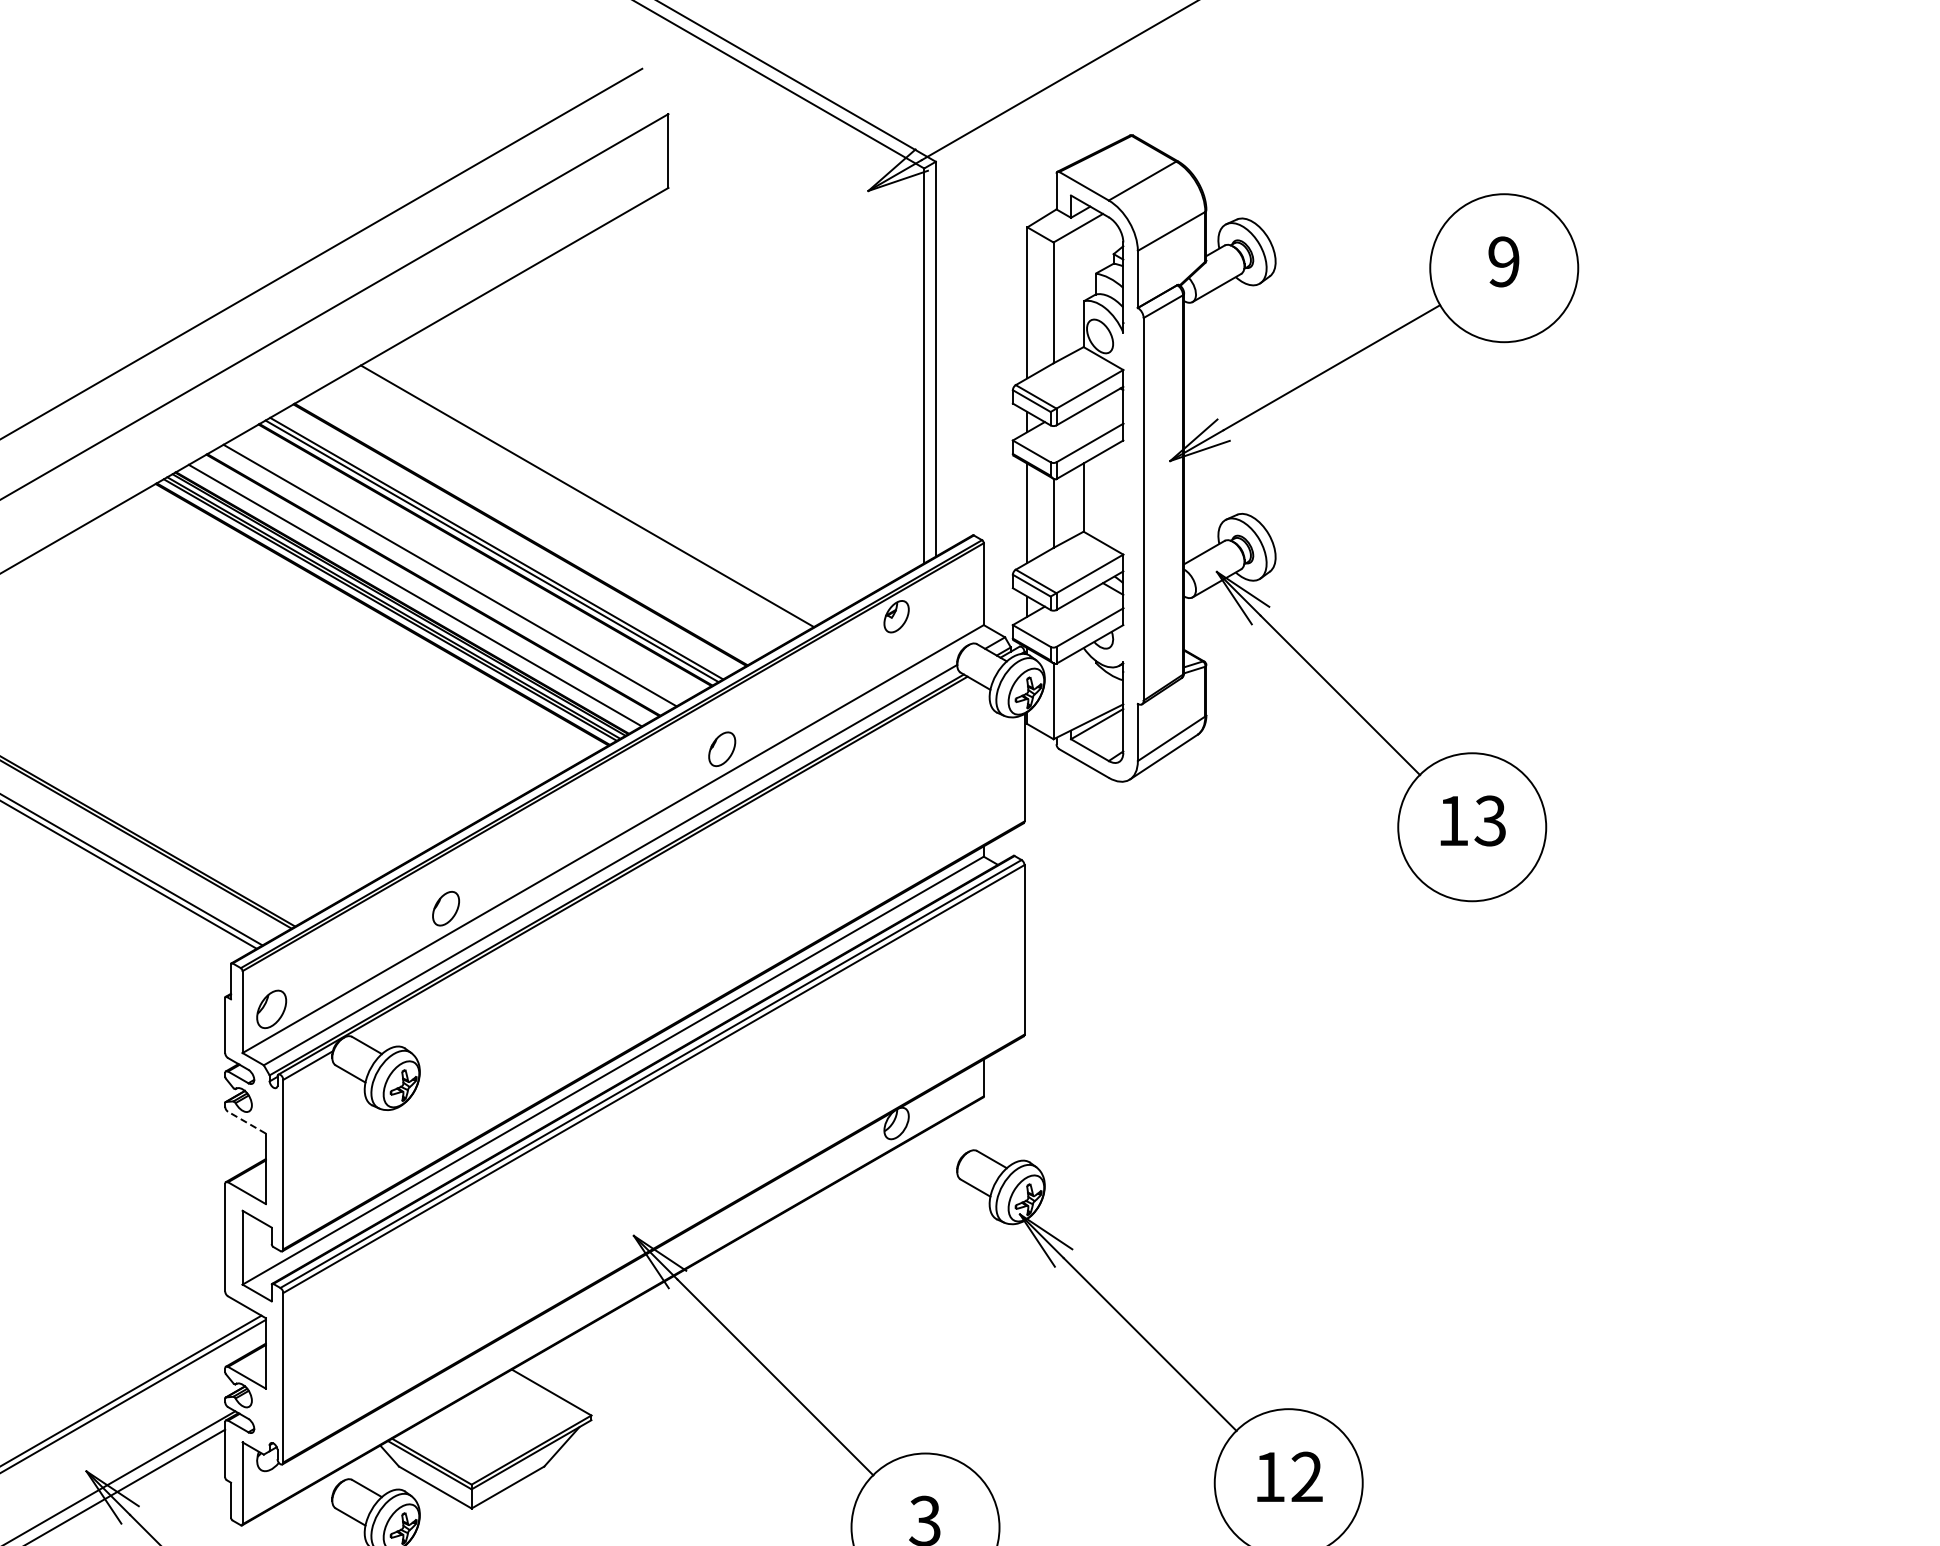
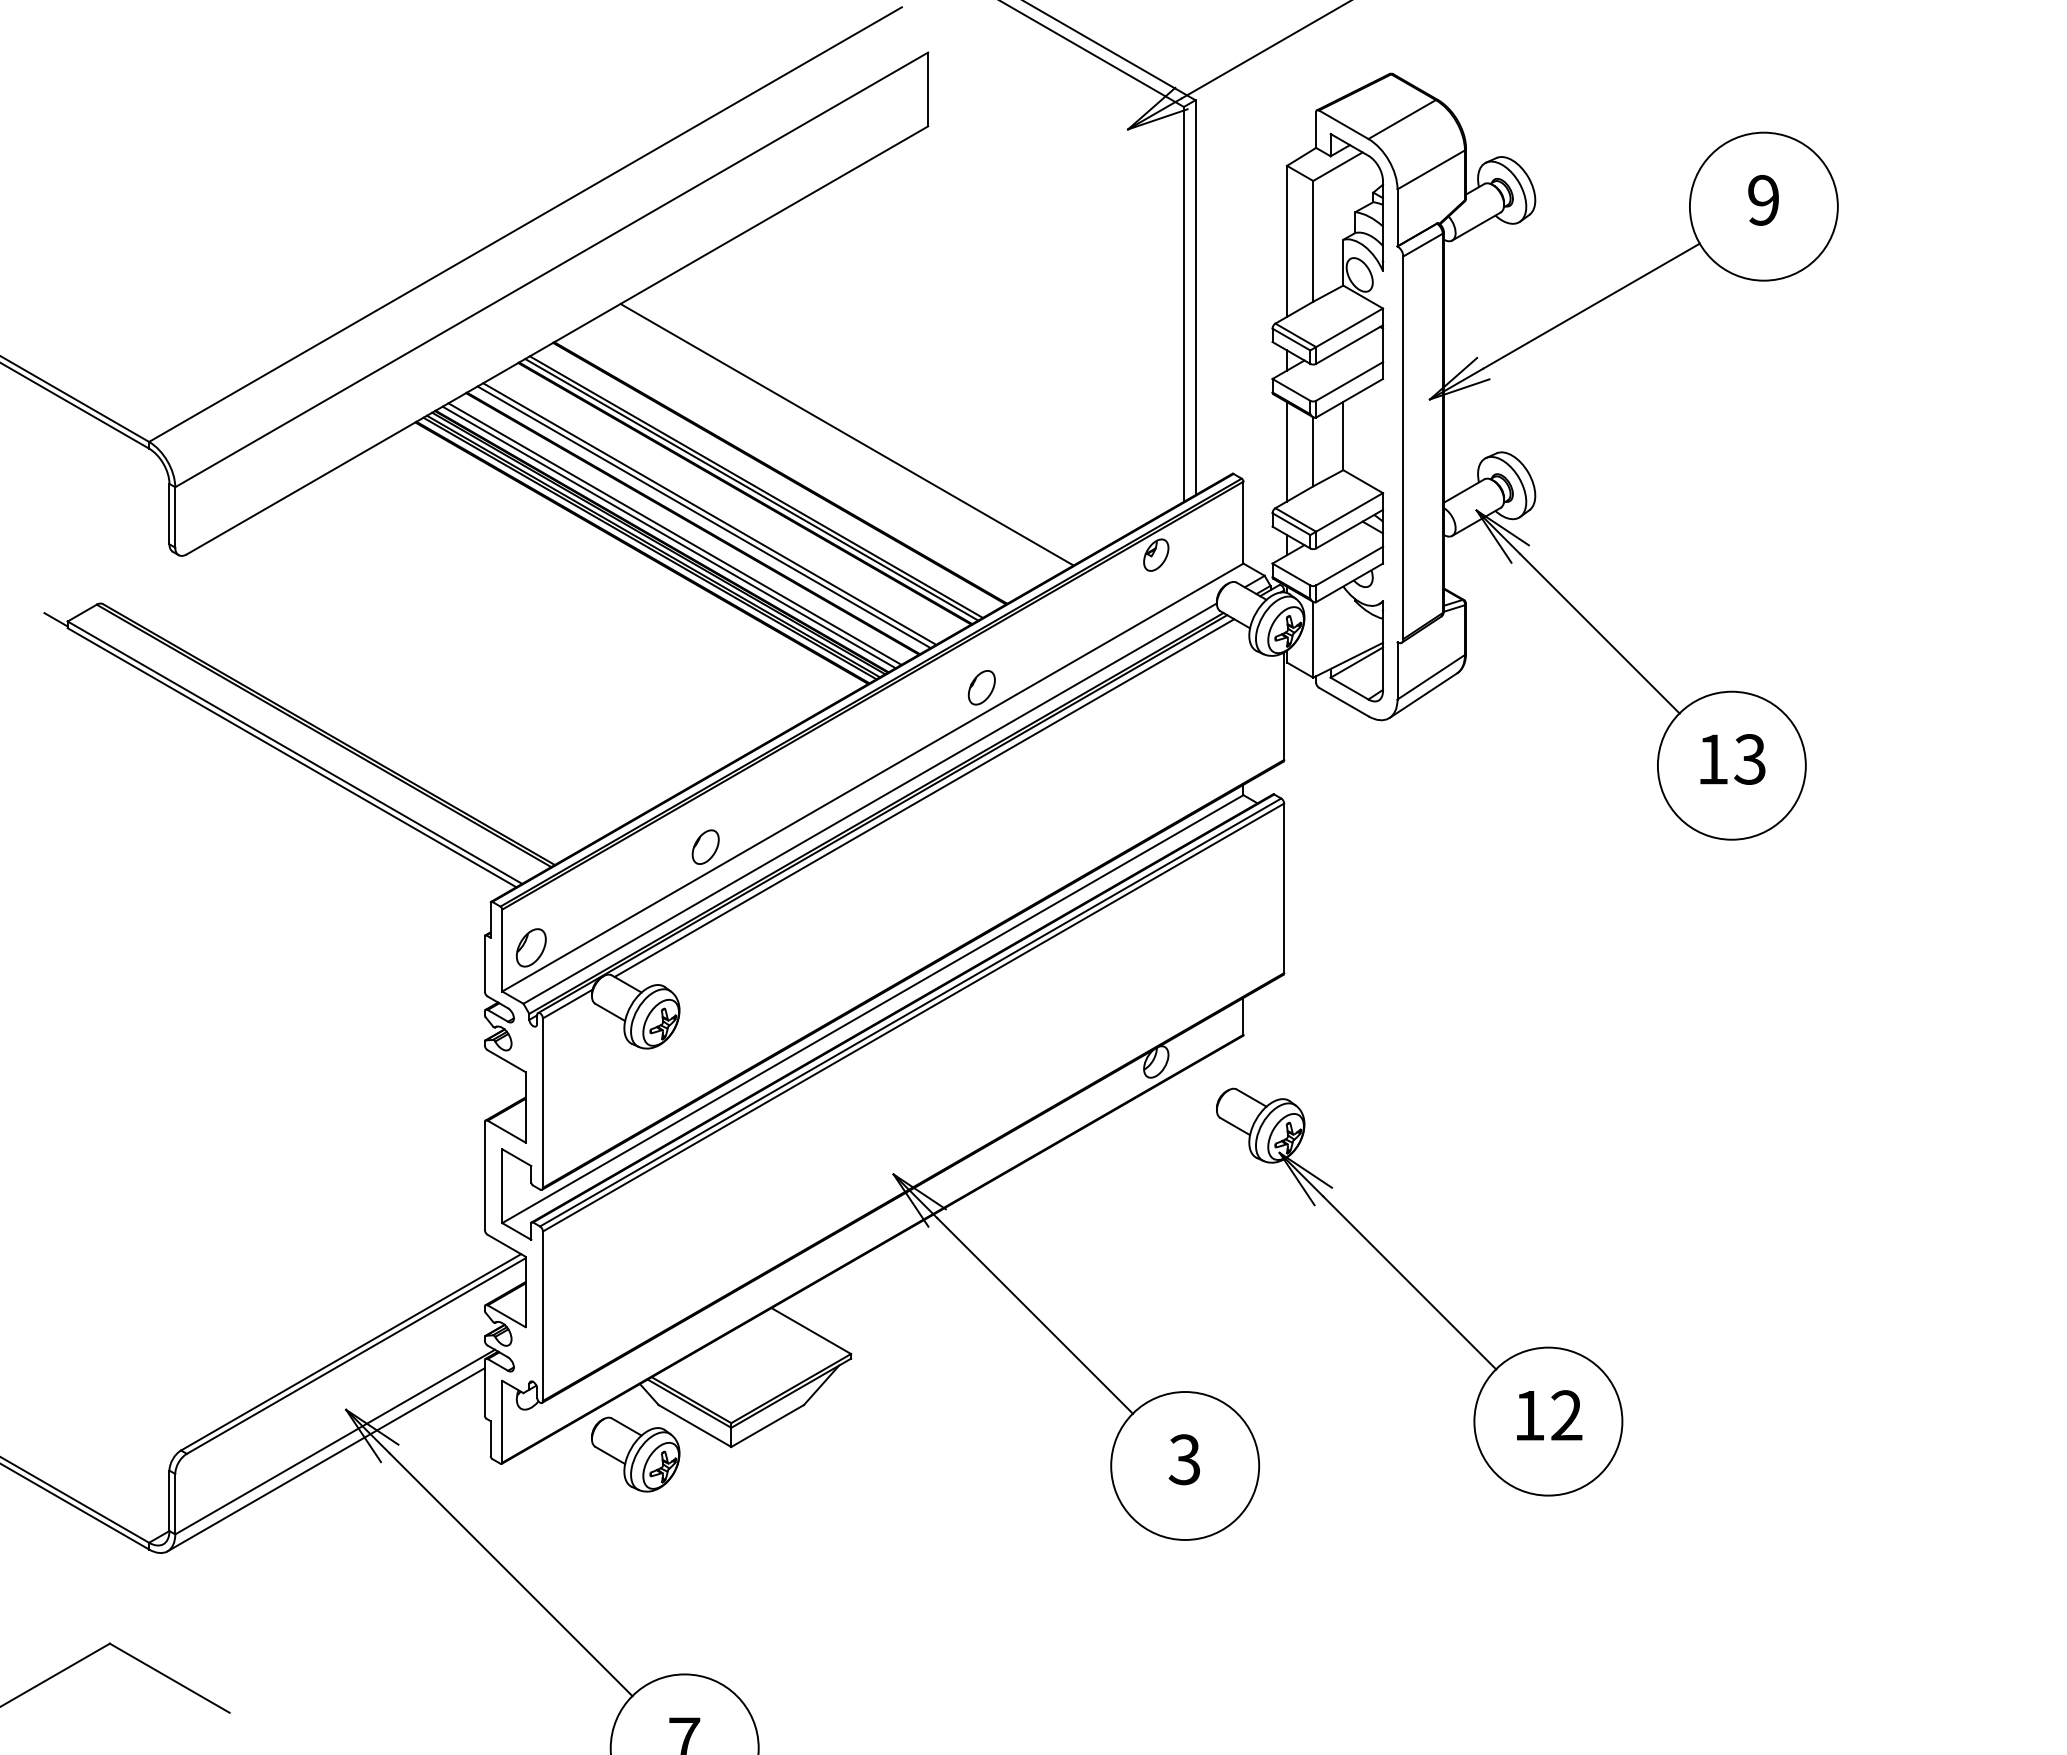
line: (443, 579) -> (703, 517), added
line: (408, 599) -> (668, 537), added
line: (664, 860) -> (924, 798), added
line: (246, 1123) -> (506, 1061), dashed -> solid

